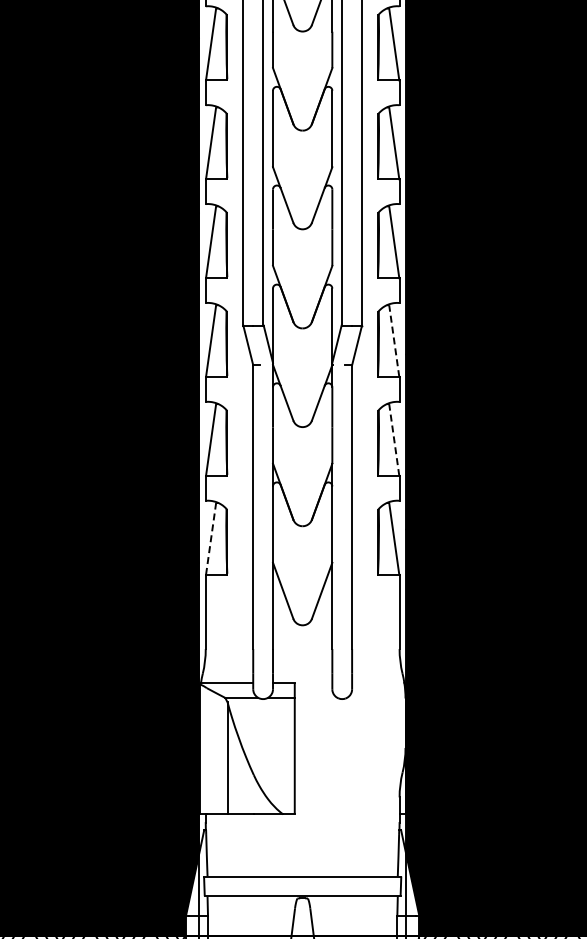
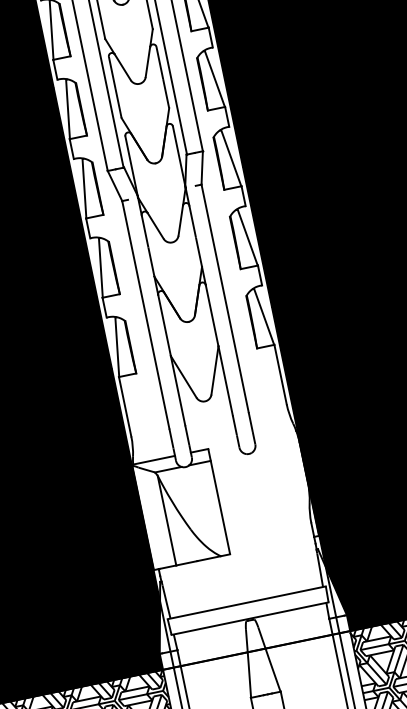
line: (394, 340) -> (231, 157), dashed -> solid
line: (394, 439) -> (247, 237), dashed -> solid
line: (211, 538) -> (117, 346), dashed -> solid

